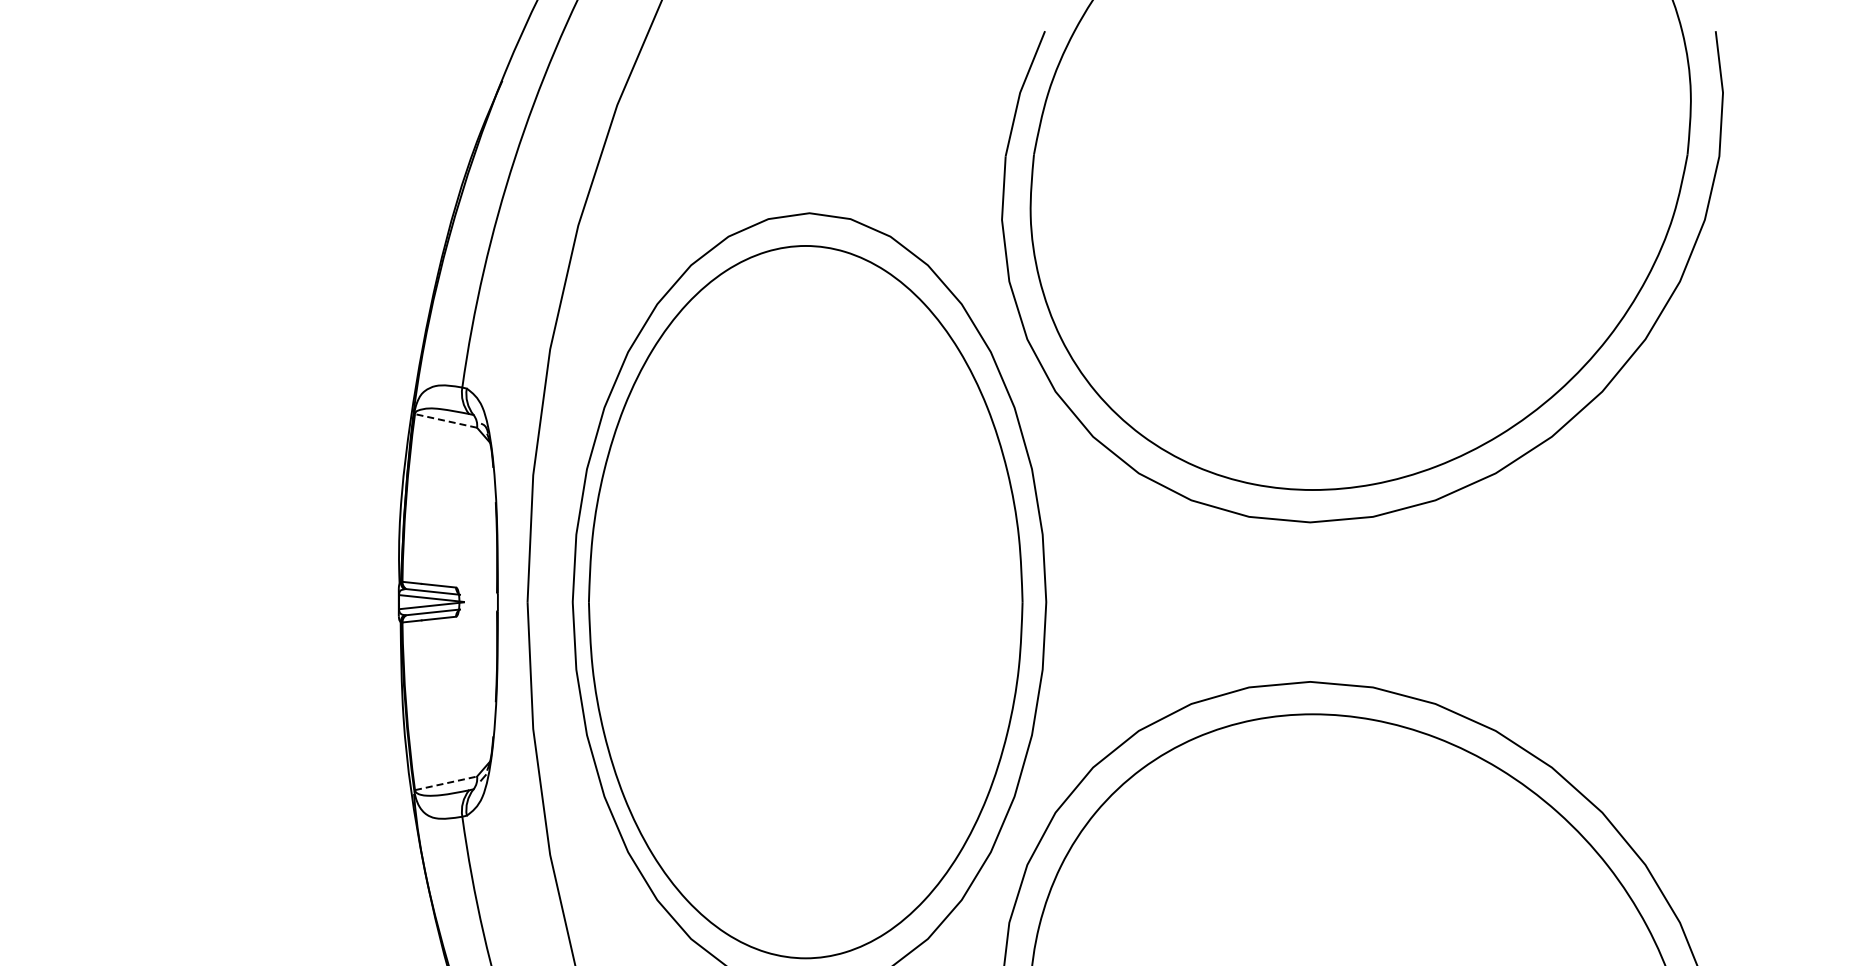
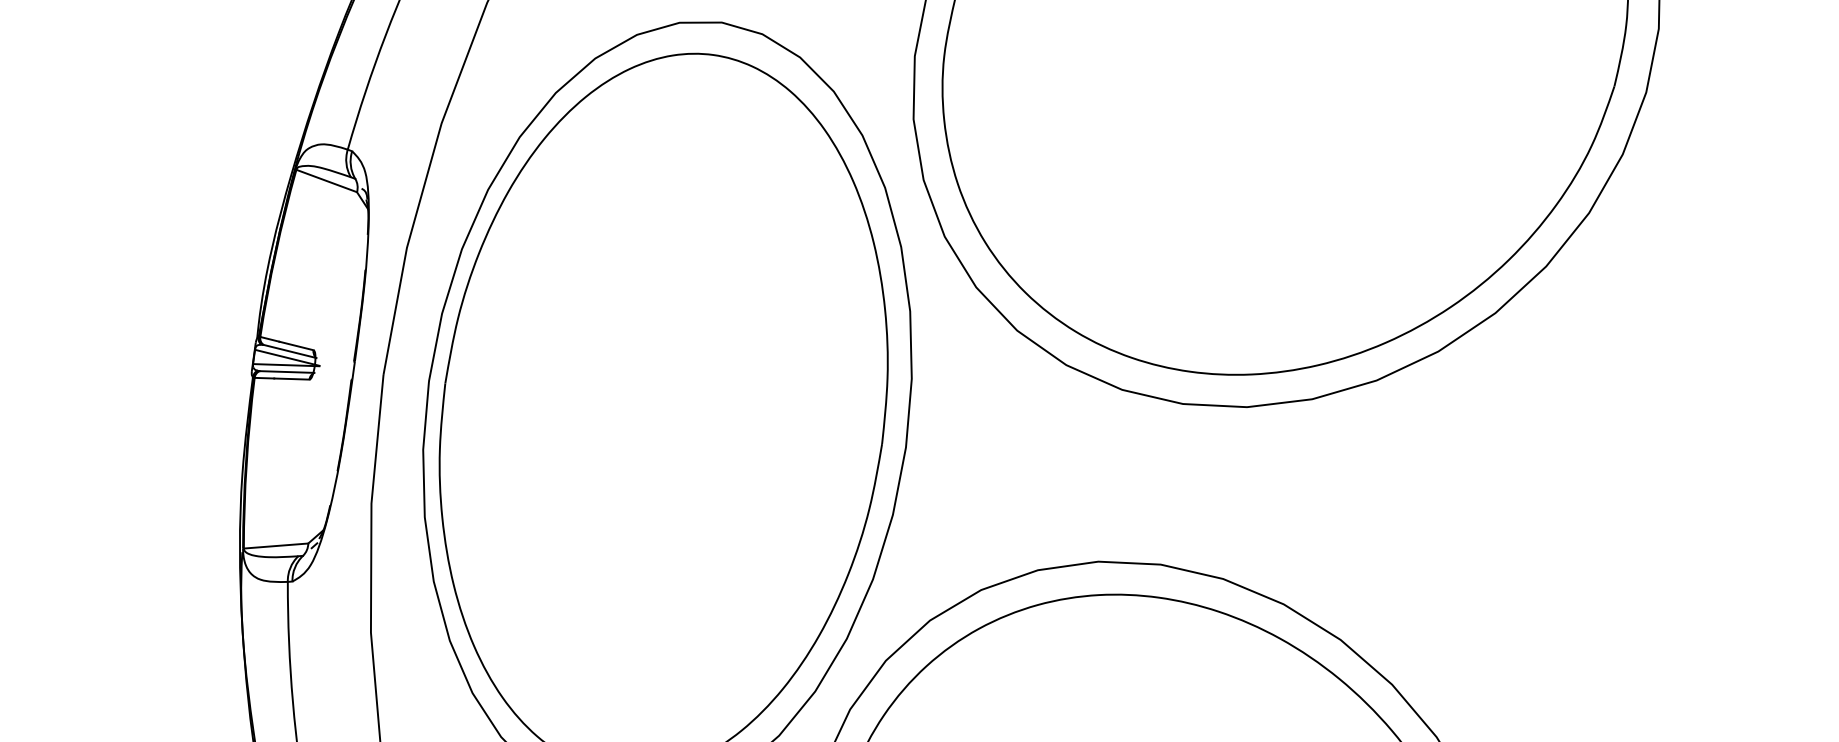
line: (446, 420) -> (327, 180), dashed -> solid
line: (446, 783) -> (276, 546), dashed -> solid

